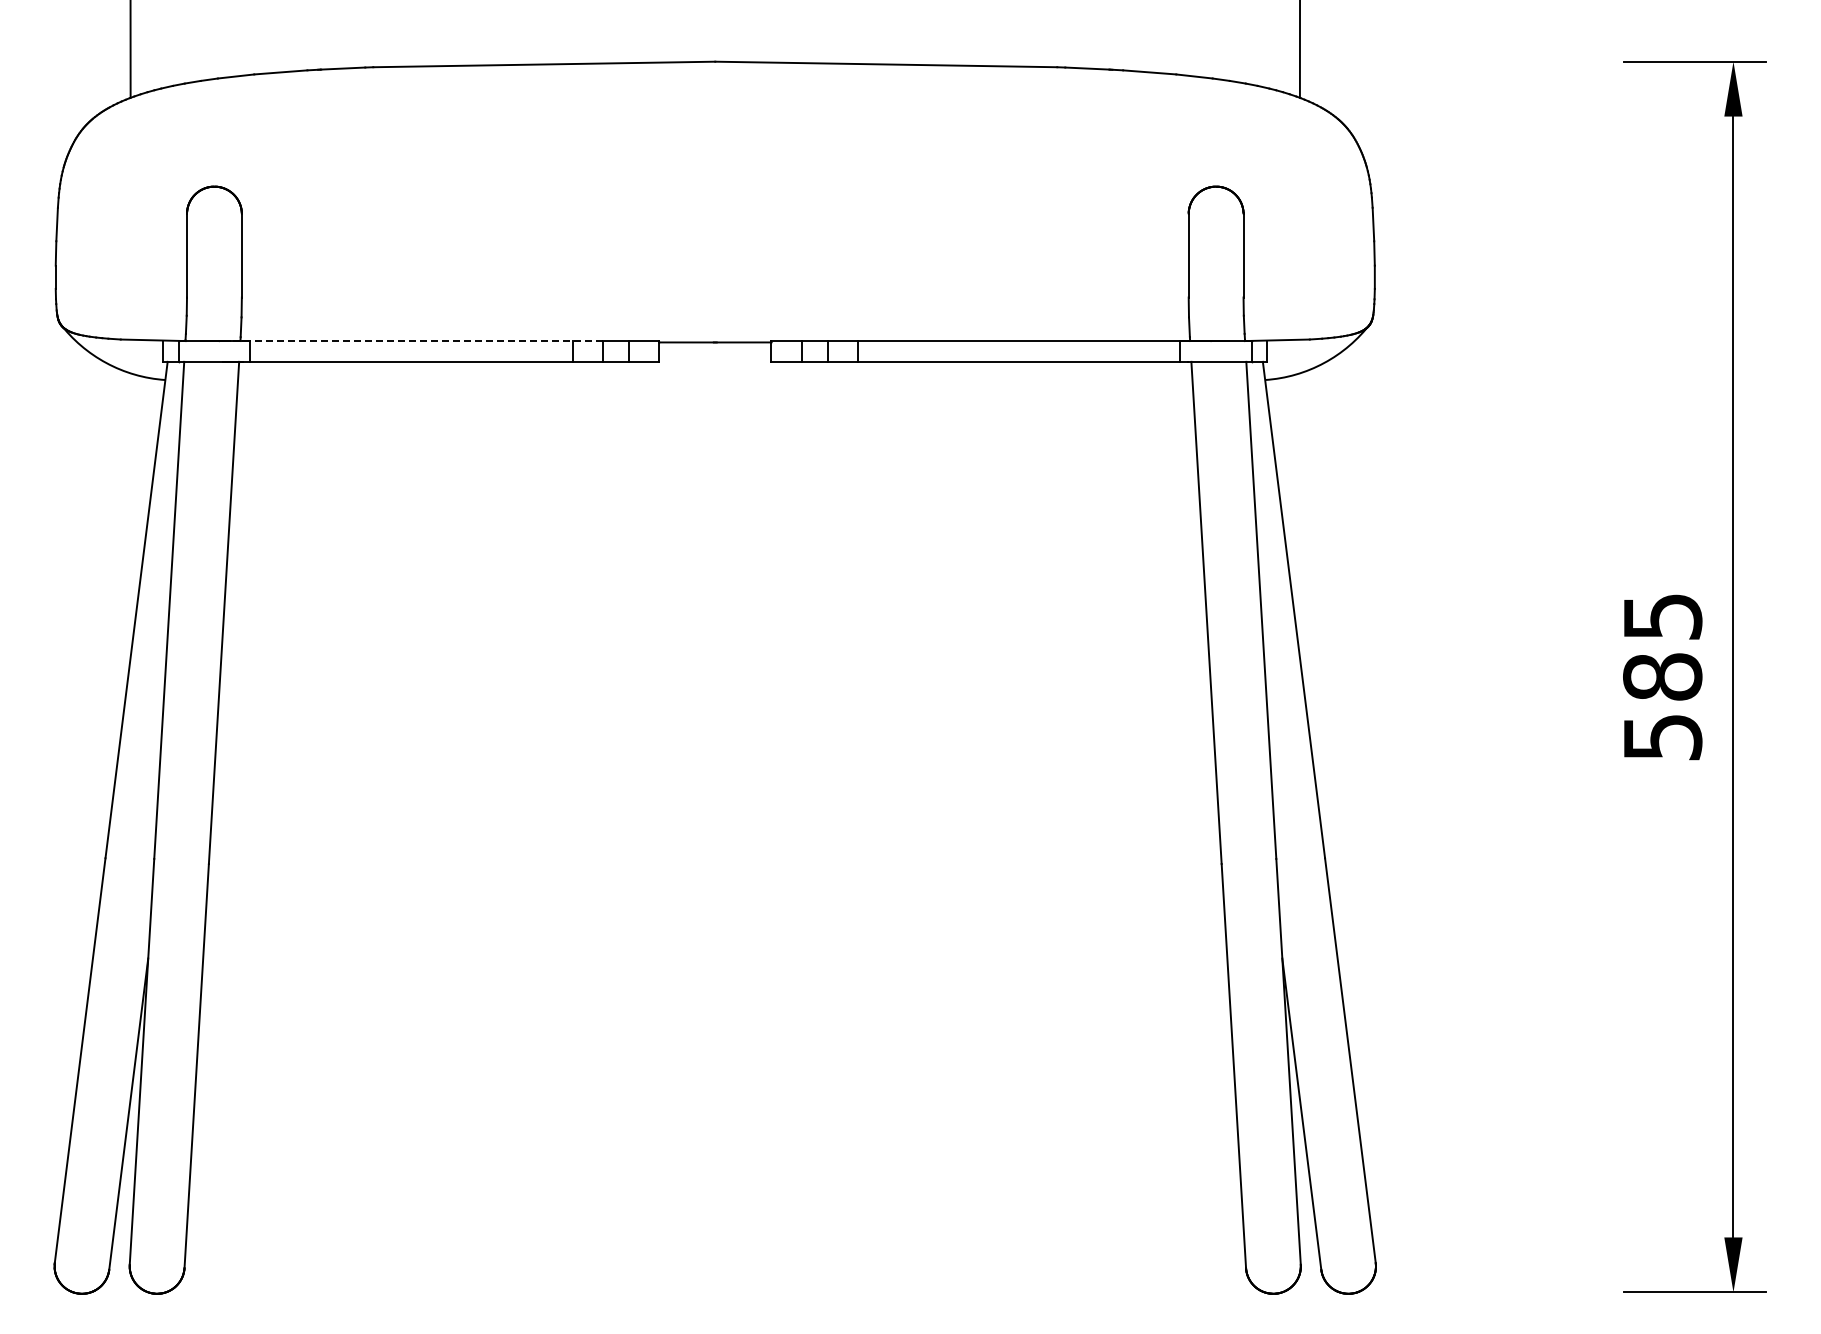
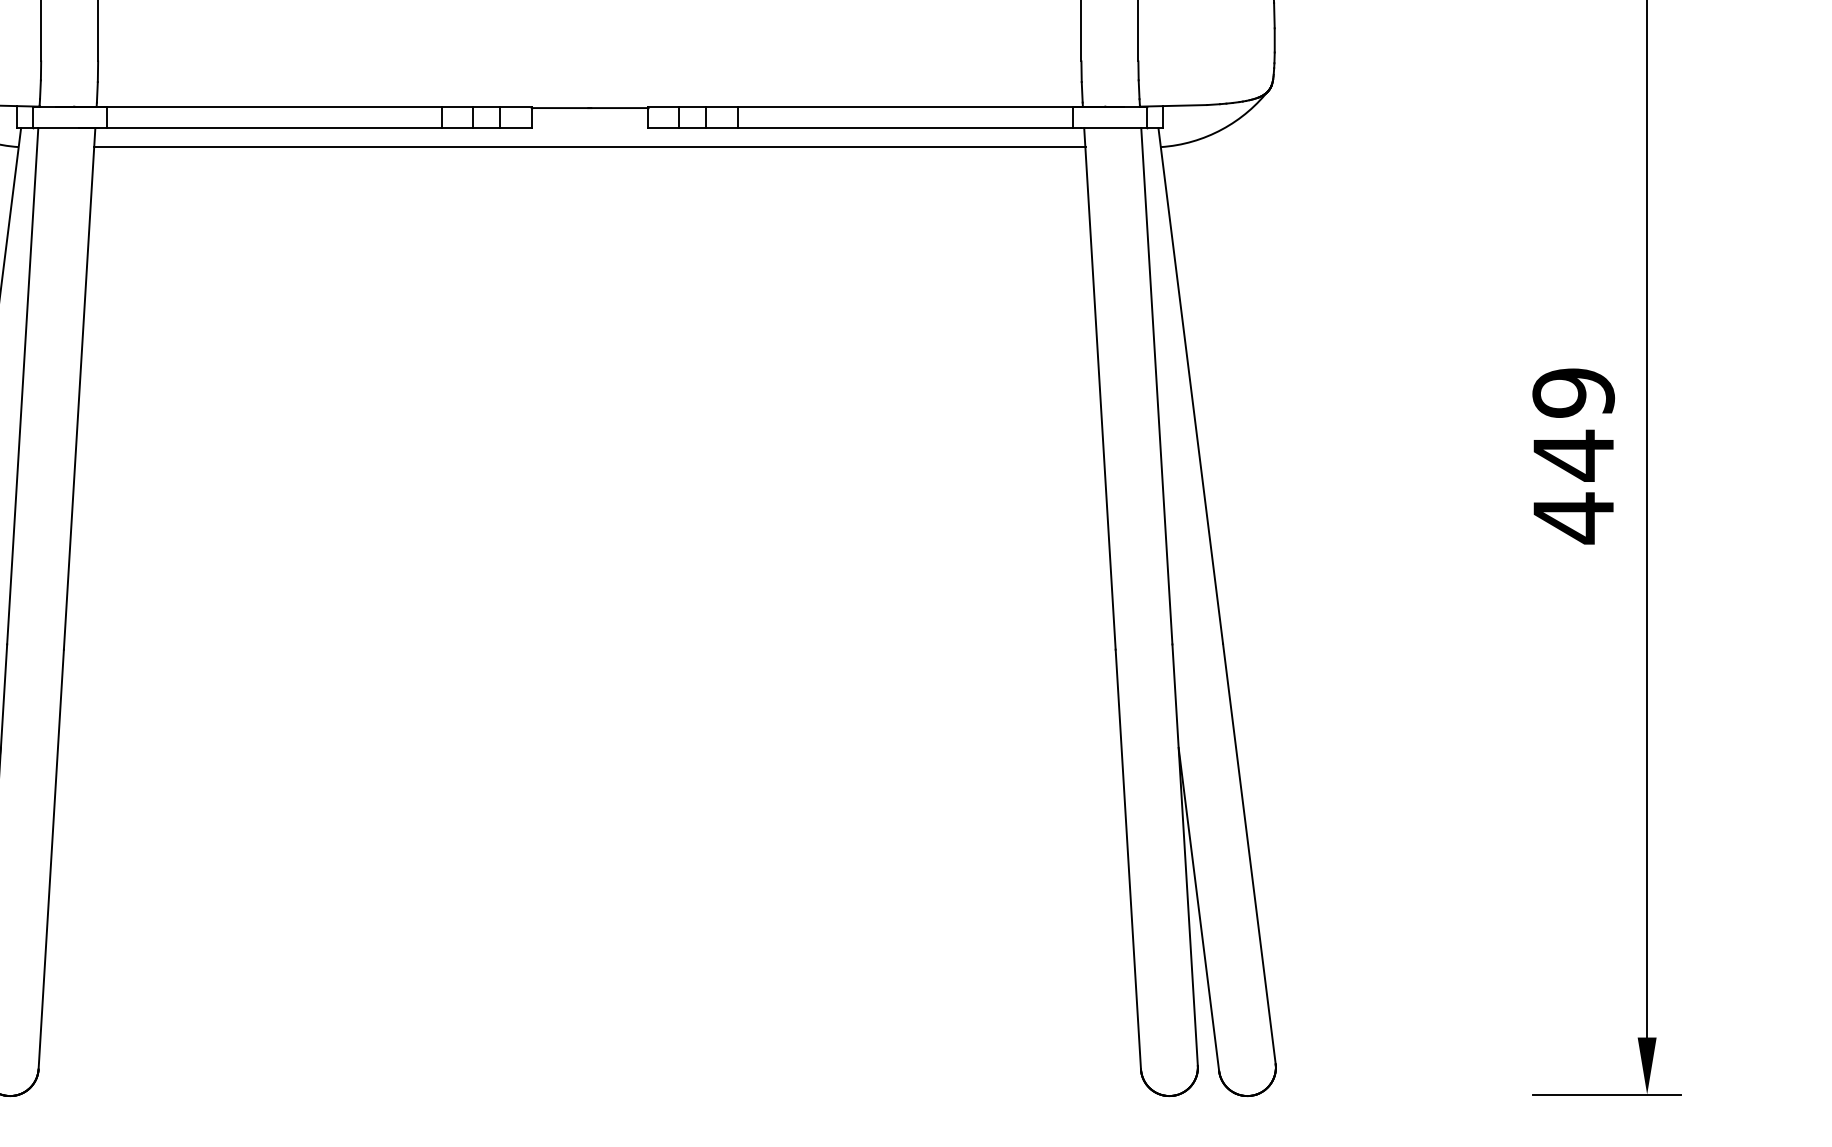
line: (416, 341) -> (279, 107), dashed -> solid
line: (715, 380) -> (590, 147), added
text: (1662, 677) -> (1573, 456), 585 -> 449

